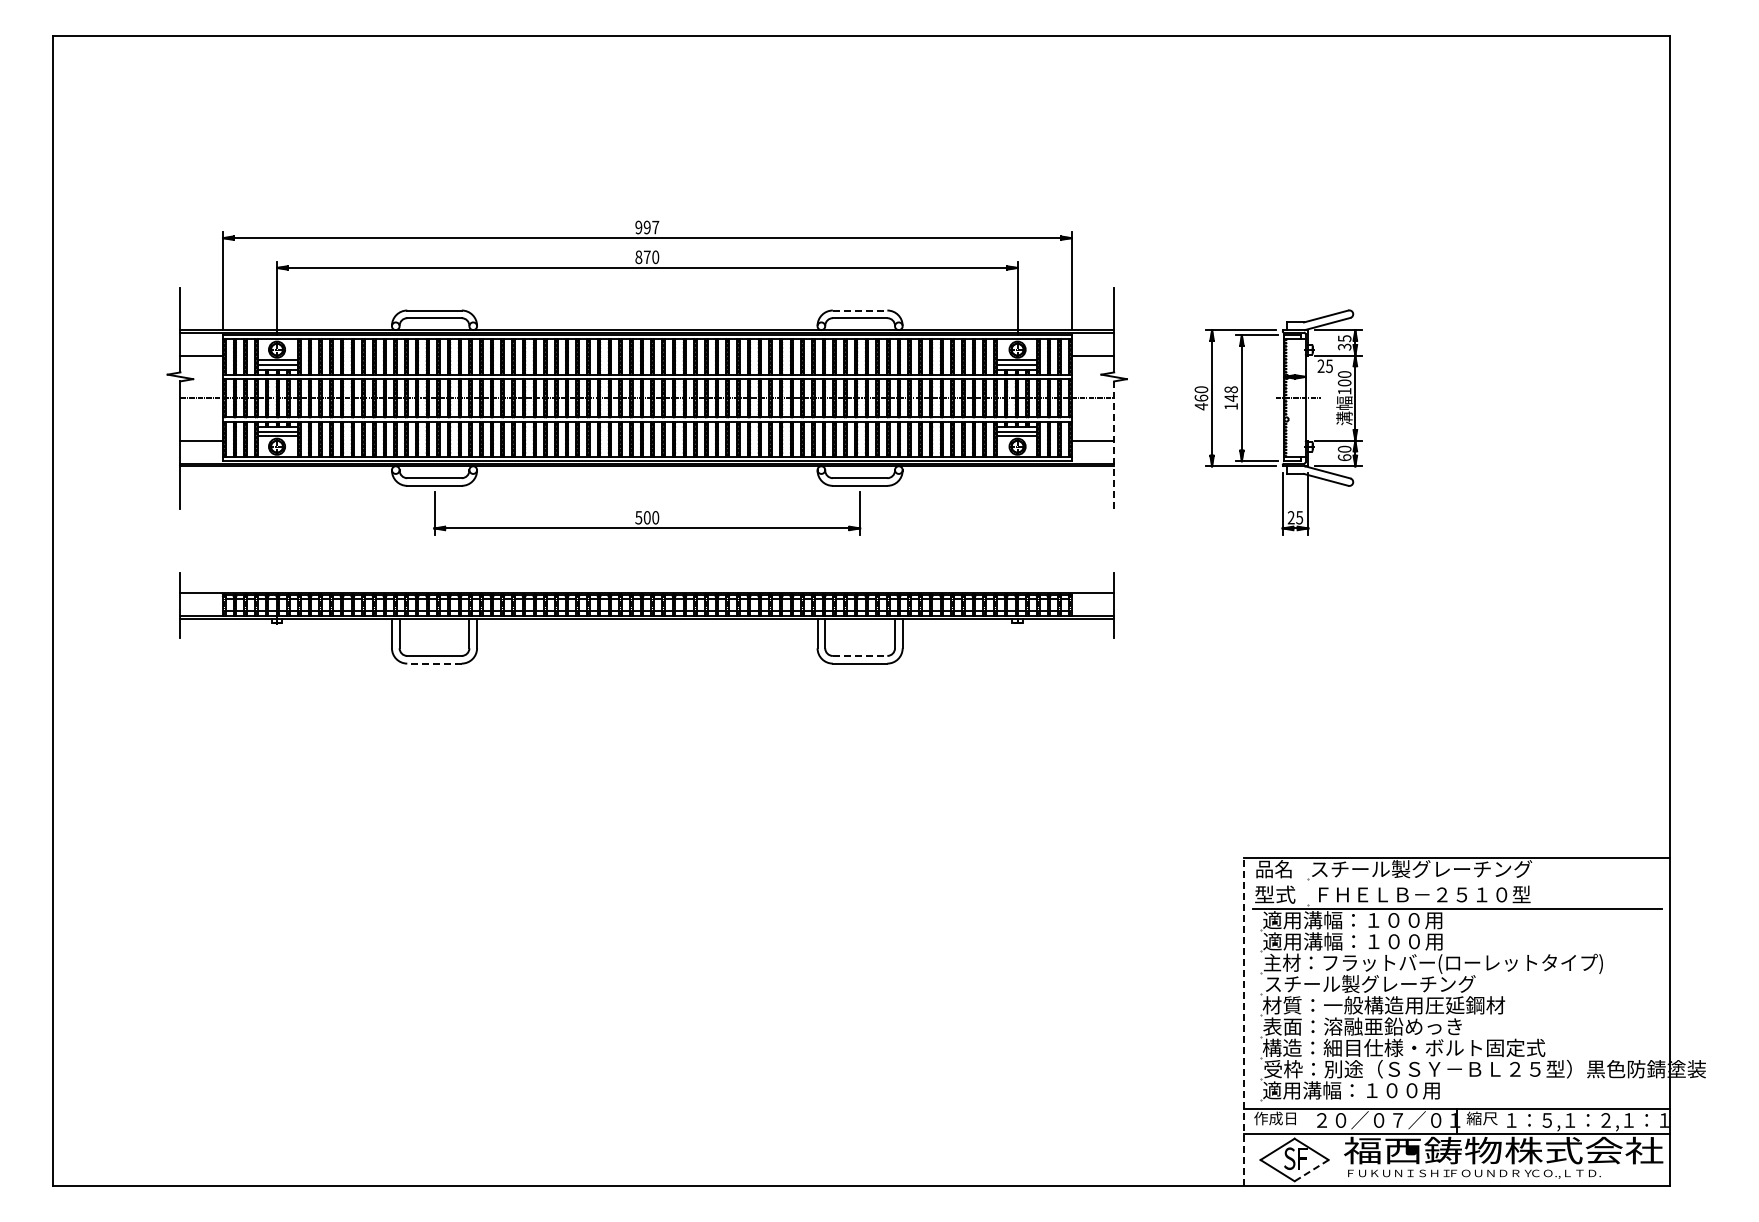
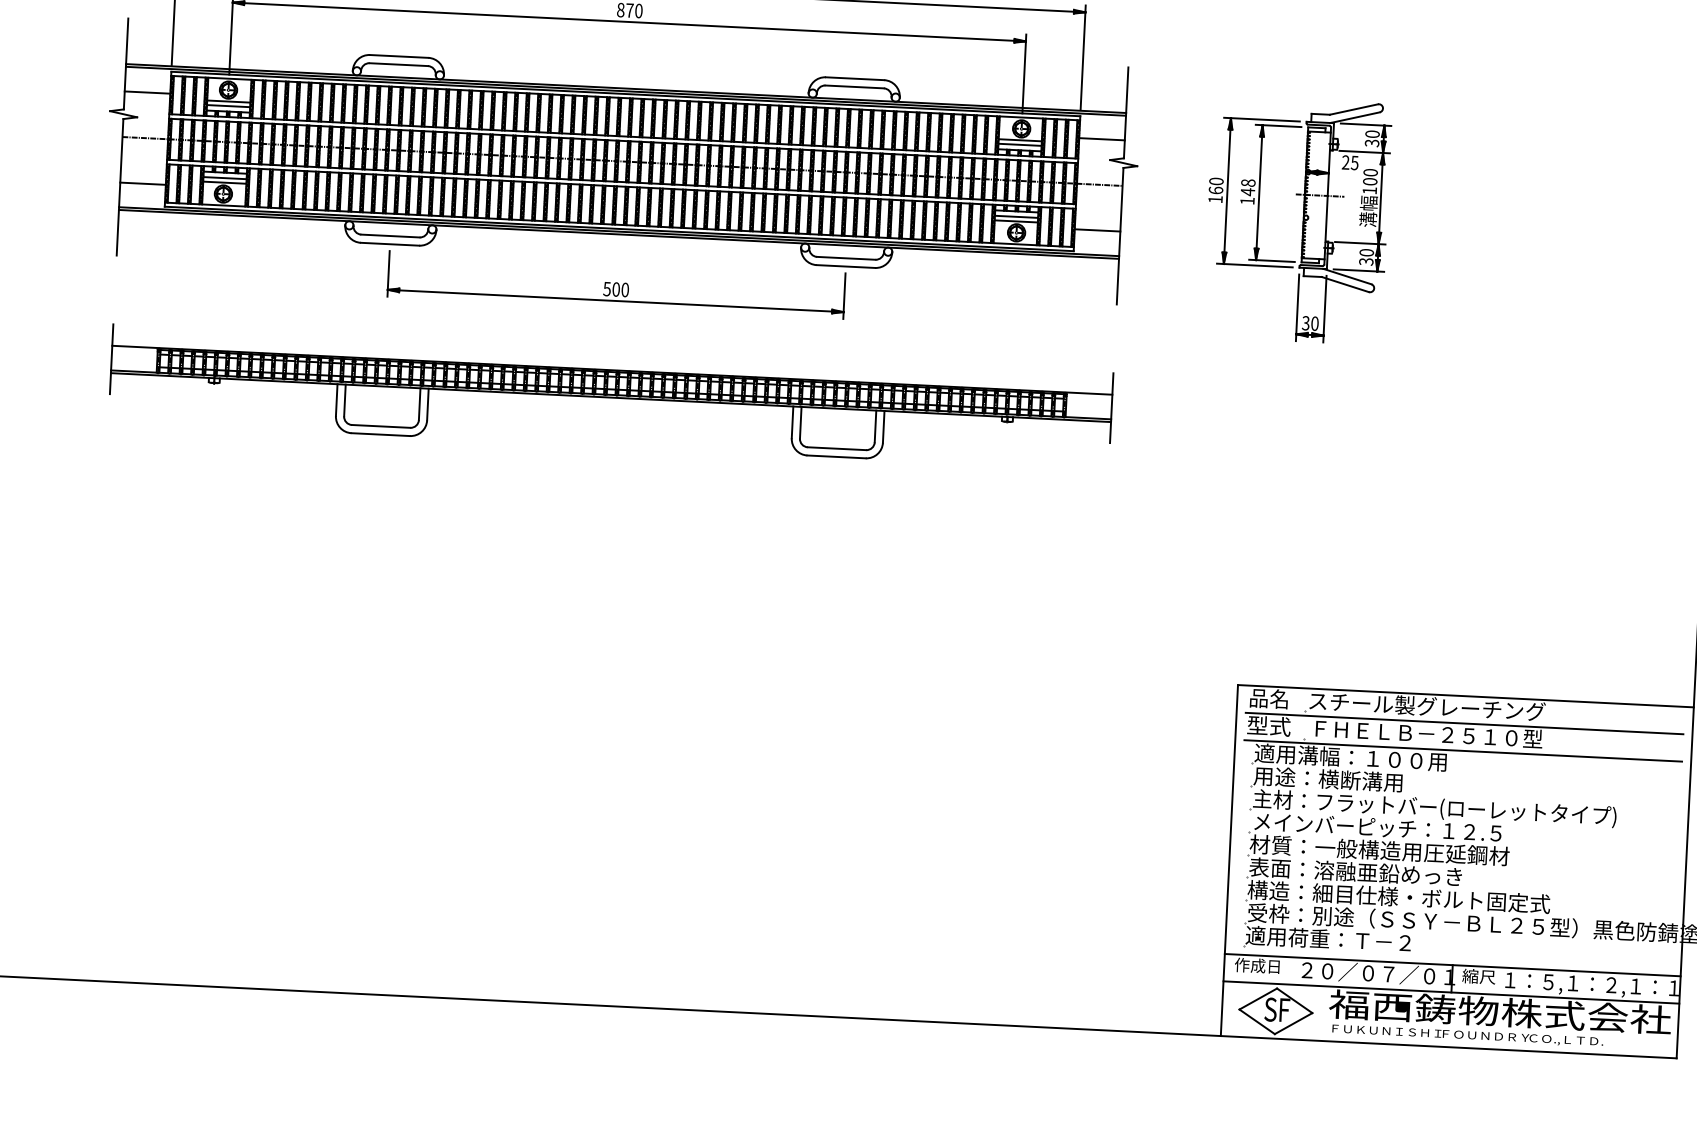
line: (860, 310) -> (855, 78), dashed -> solid
text: (1344, 338) -> (1372, 134), 35 -> 30
text: (1201, 406) -> (1215, 199), 460 -> 160
line: (1114, 445) -> (1120, 236), dashed -> solid
text: (1344, 457) -> (1366, 261), 60 -> 30
text: (1295, 517) -> (1310, 323), 25 -> 30
line: (860, 655) -> (837, 448), dashed -> solid
line: (434, 663) -> (380, 434), dashed -> solid
line: (1456, 883) -> (1463, 723), added
text: (1352, 941) -> (1349, 780), 適用溝幅：１００用 -> 用途：横断溝用
text: (1381, 983) -> (1378, 826), スチール製グレーチング -> メインバーピッチ：１２.５
line: (1244, 1021) -> (1229, 860), dashed -> solid
text: (1371, 1090) -> (1361, 940), 適用溝幅：１００用 -> 適用荷重：Ｔ－２
line: (1311, 1170) -> (1293, 1023), dashed -> solid

